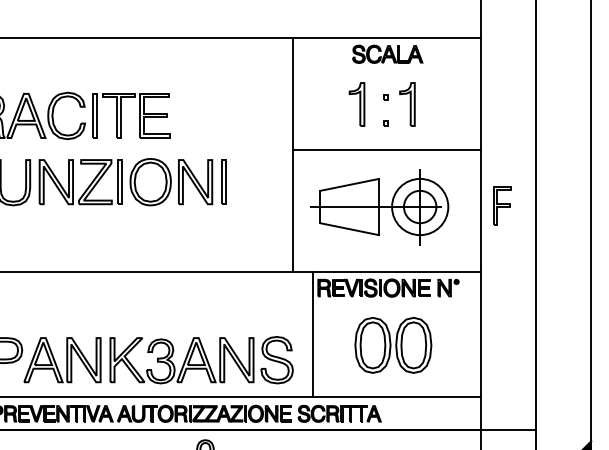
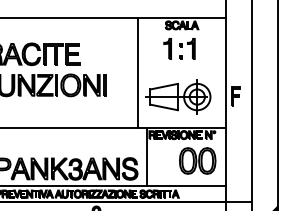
line: (386, 150) -> (181, 70), removed
part: (392, 344) -> (197, 160), moved

